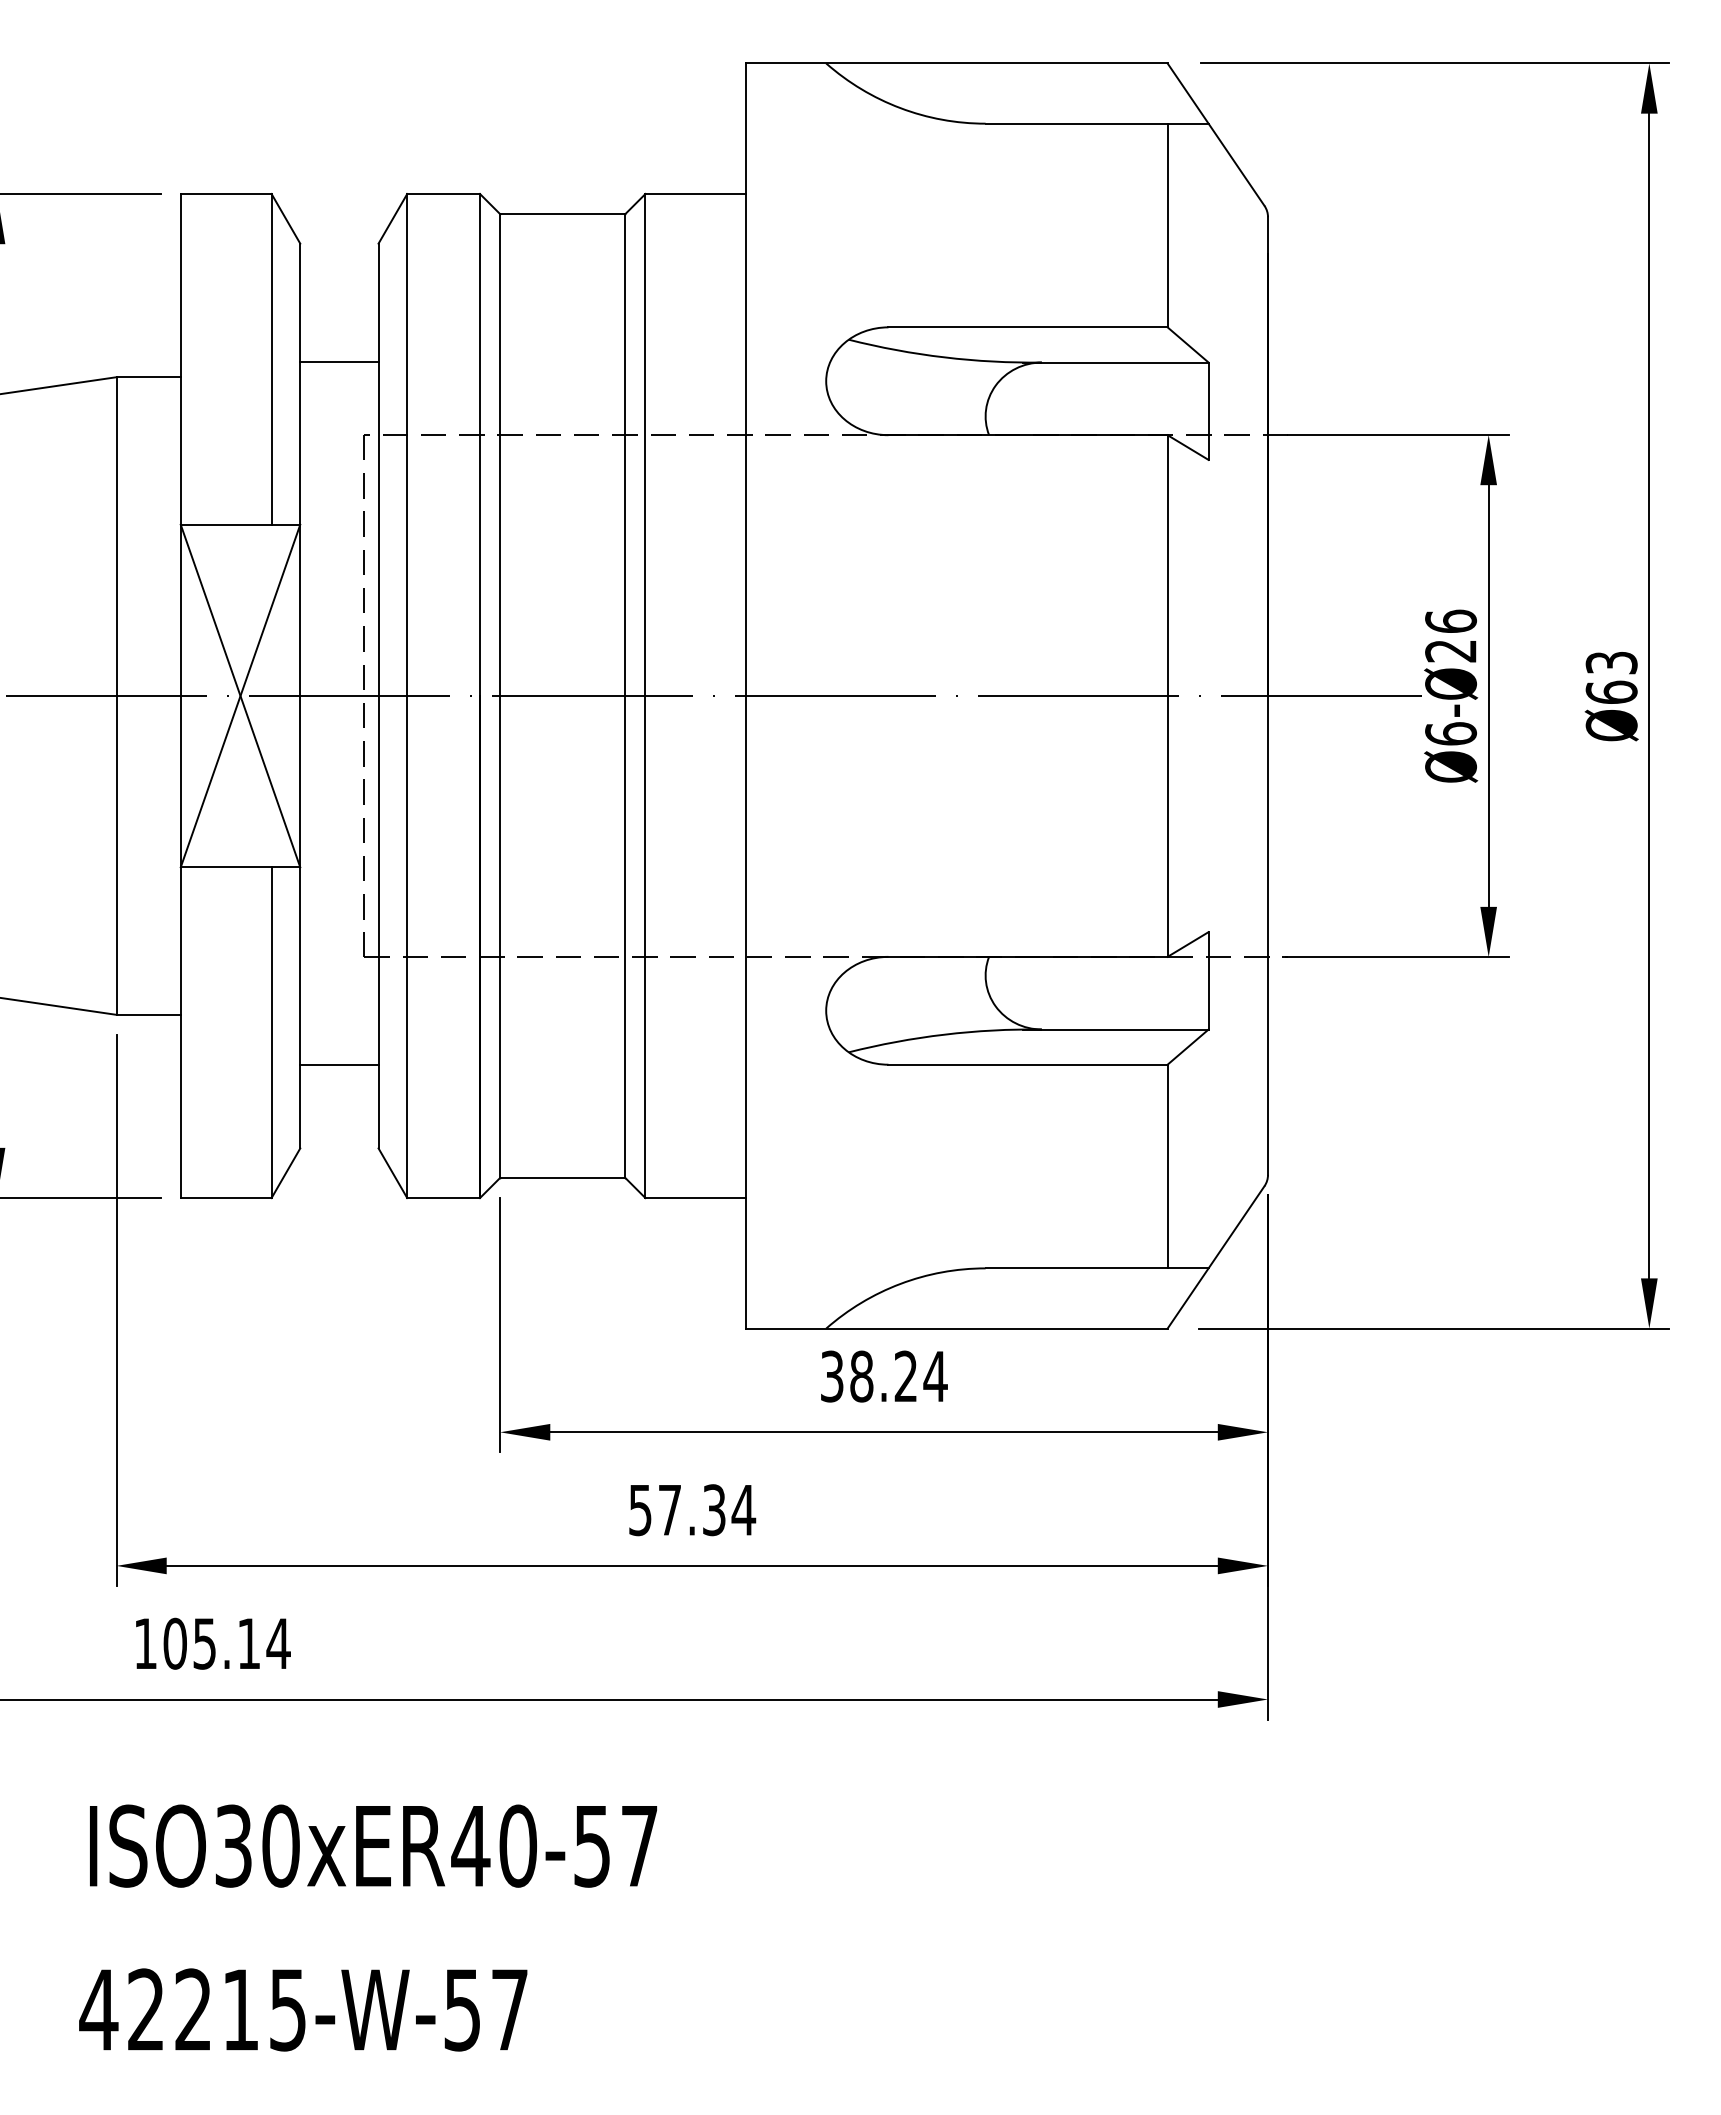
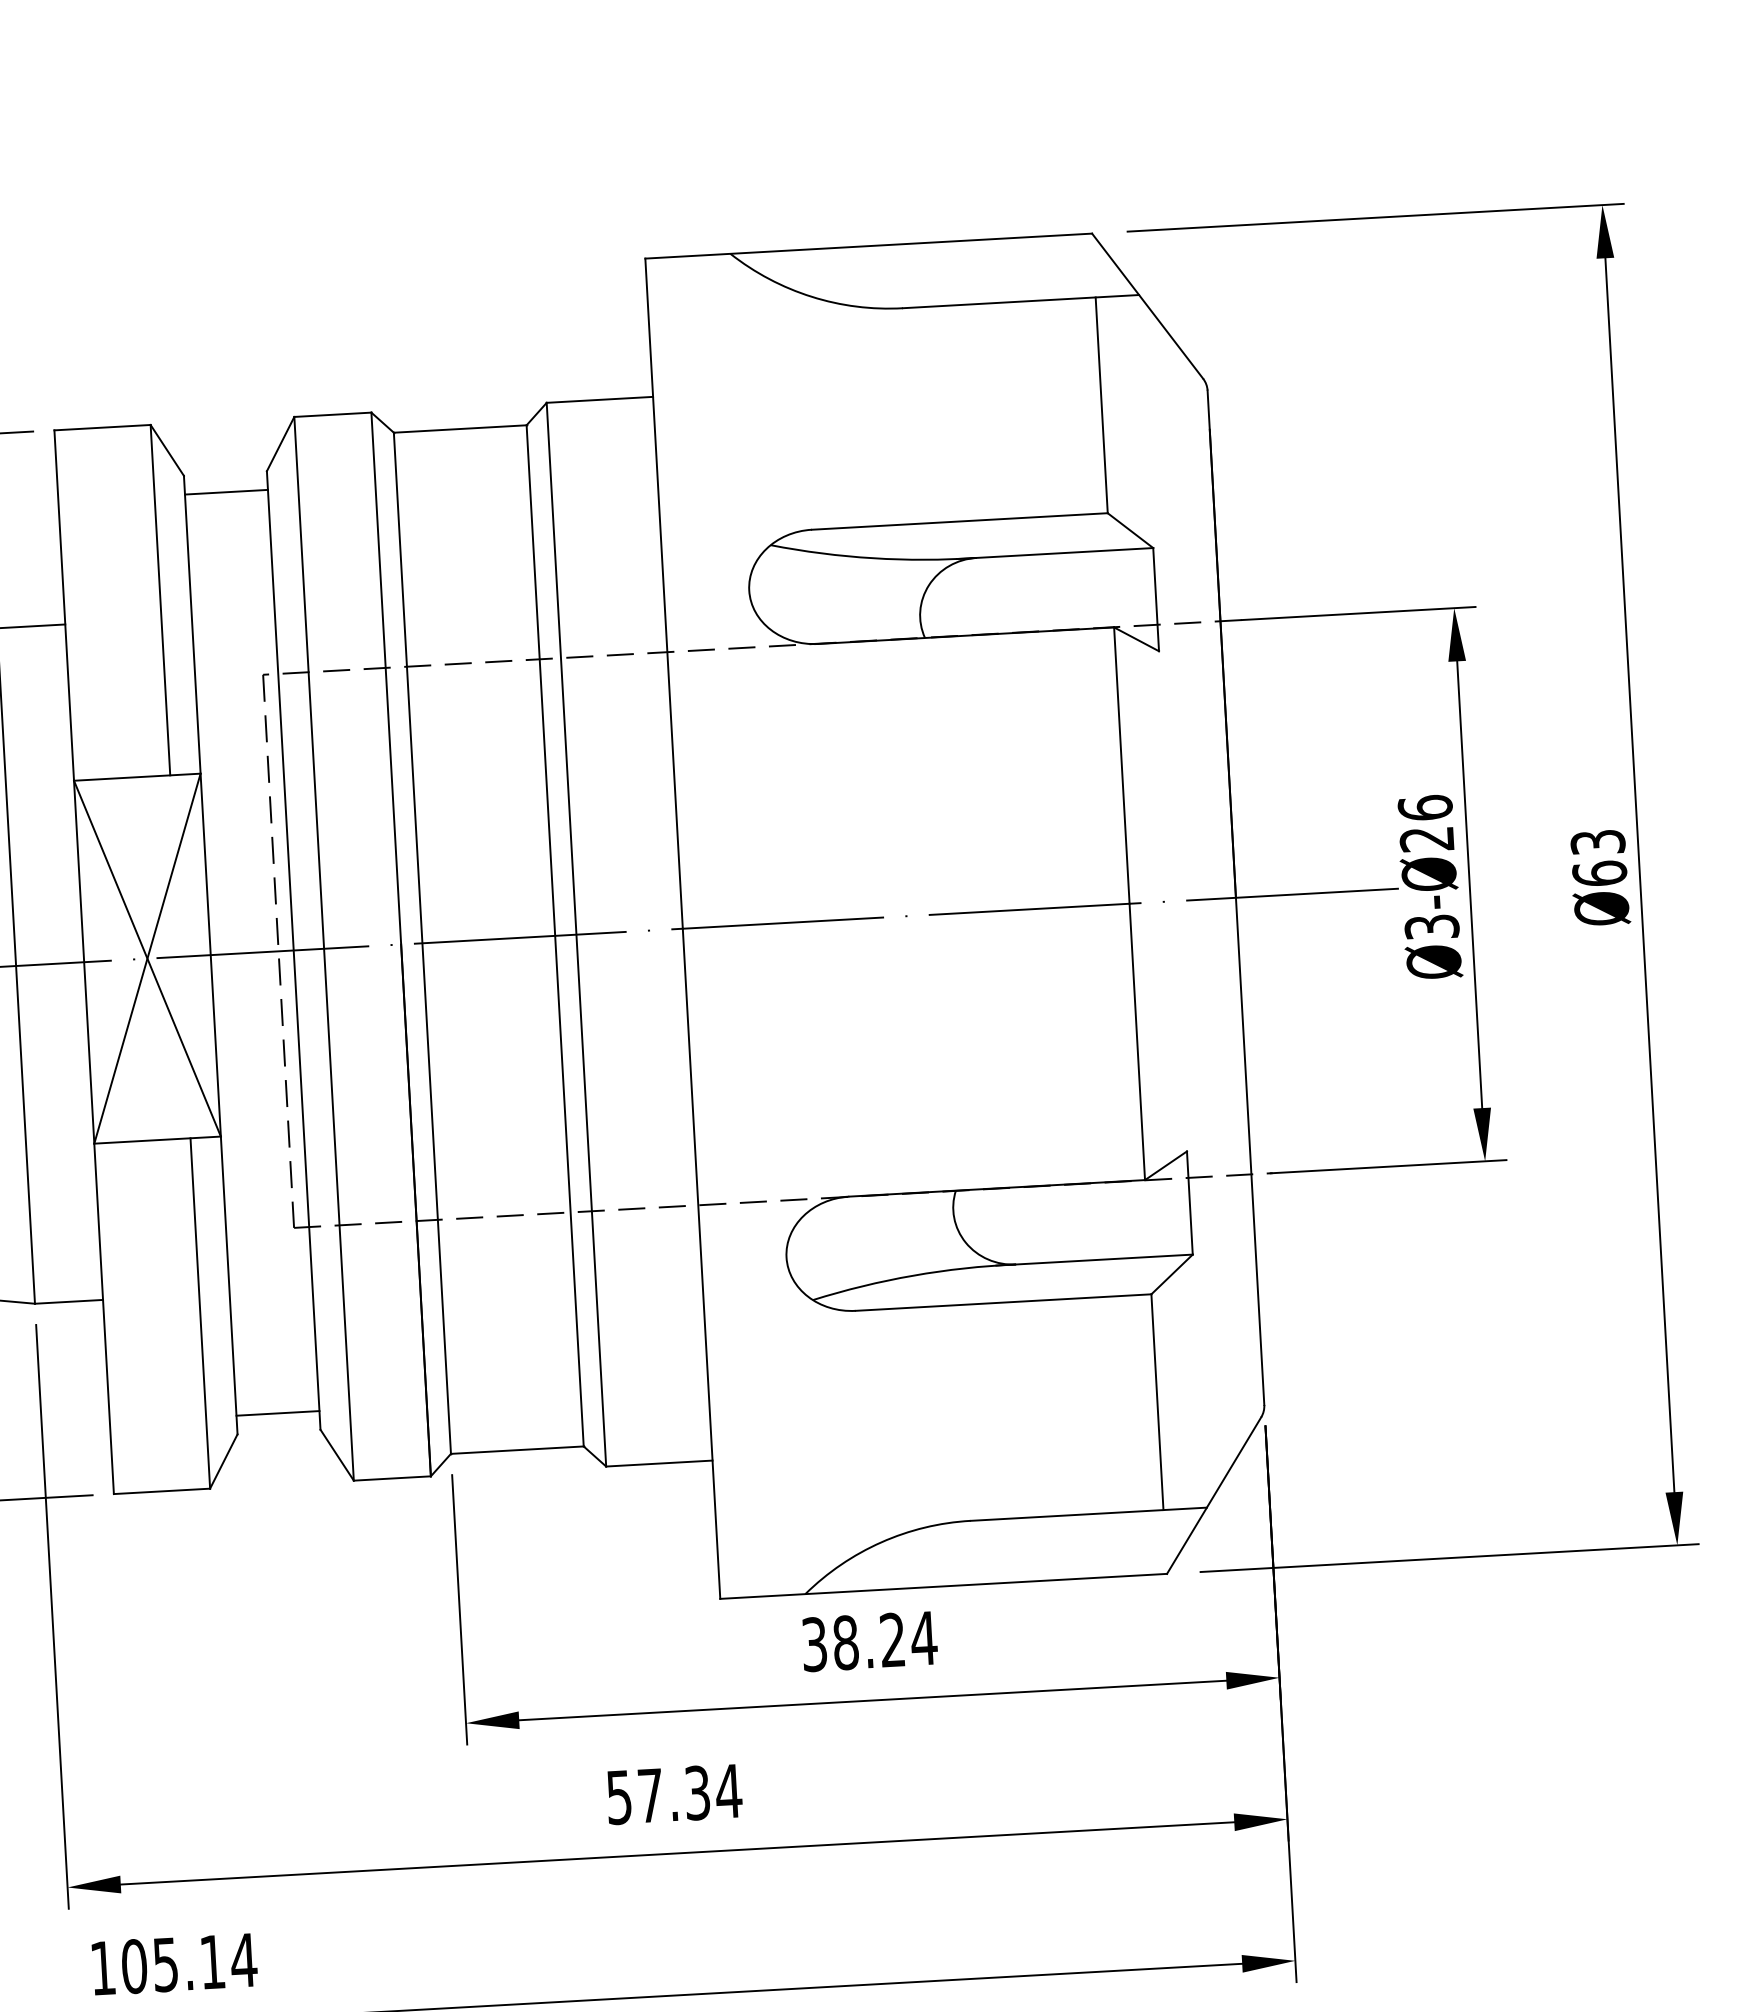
line: (339, 362) -> (226, 492), moved
text: (1451, 733) -> (1432, 926), Ø6-Ø -> Ø3-Ø
line: (339, 1064) -> (278, 1413), moved

